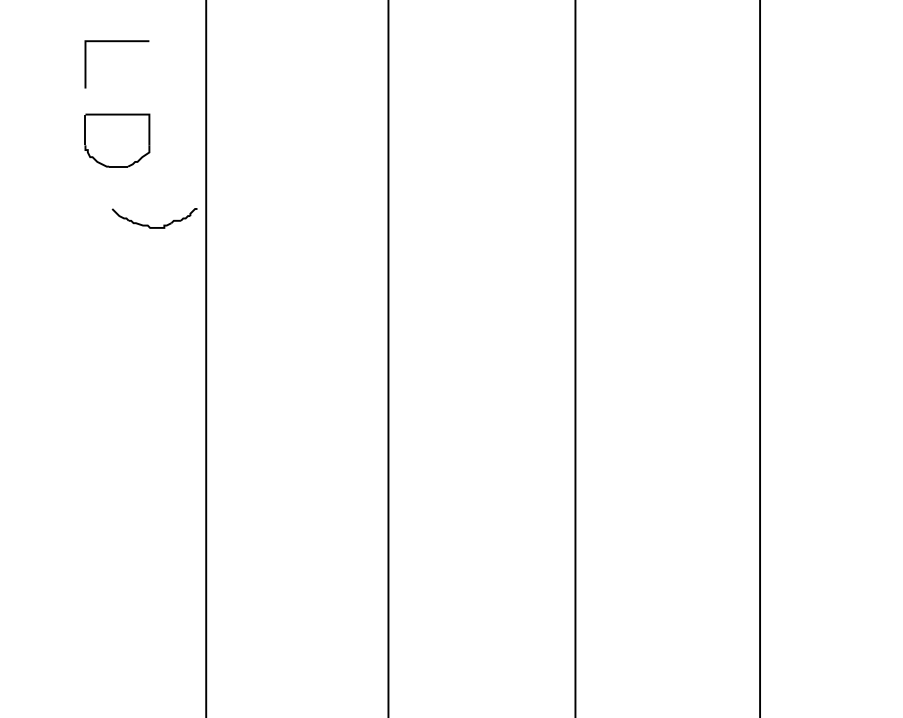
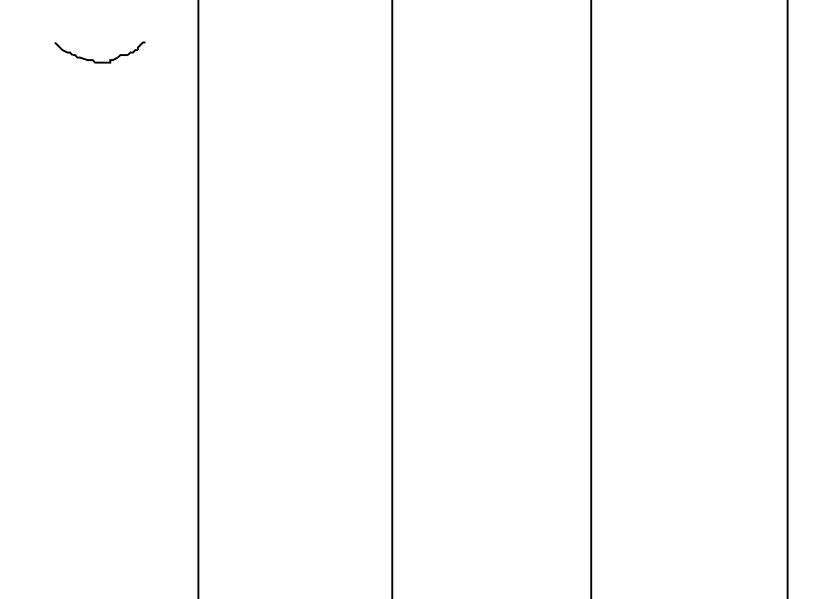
part: (148, 224) -> (93, 58), moved

